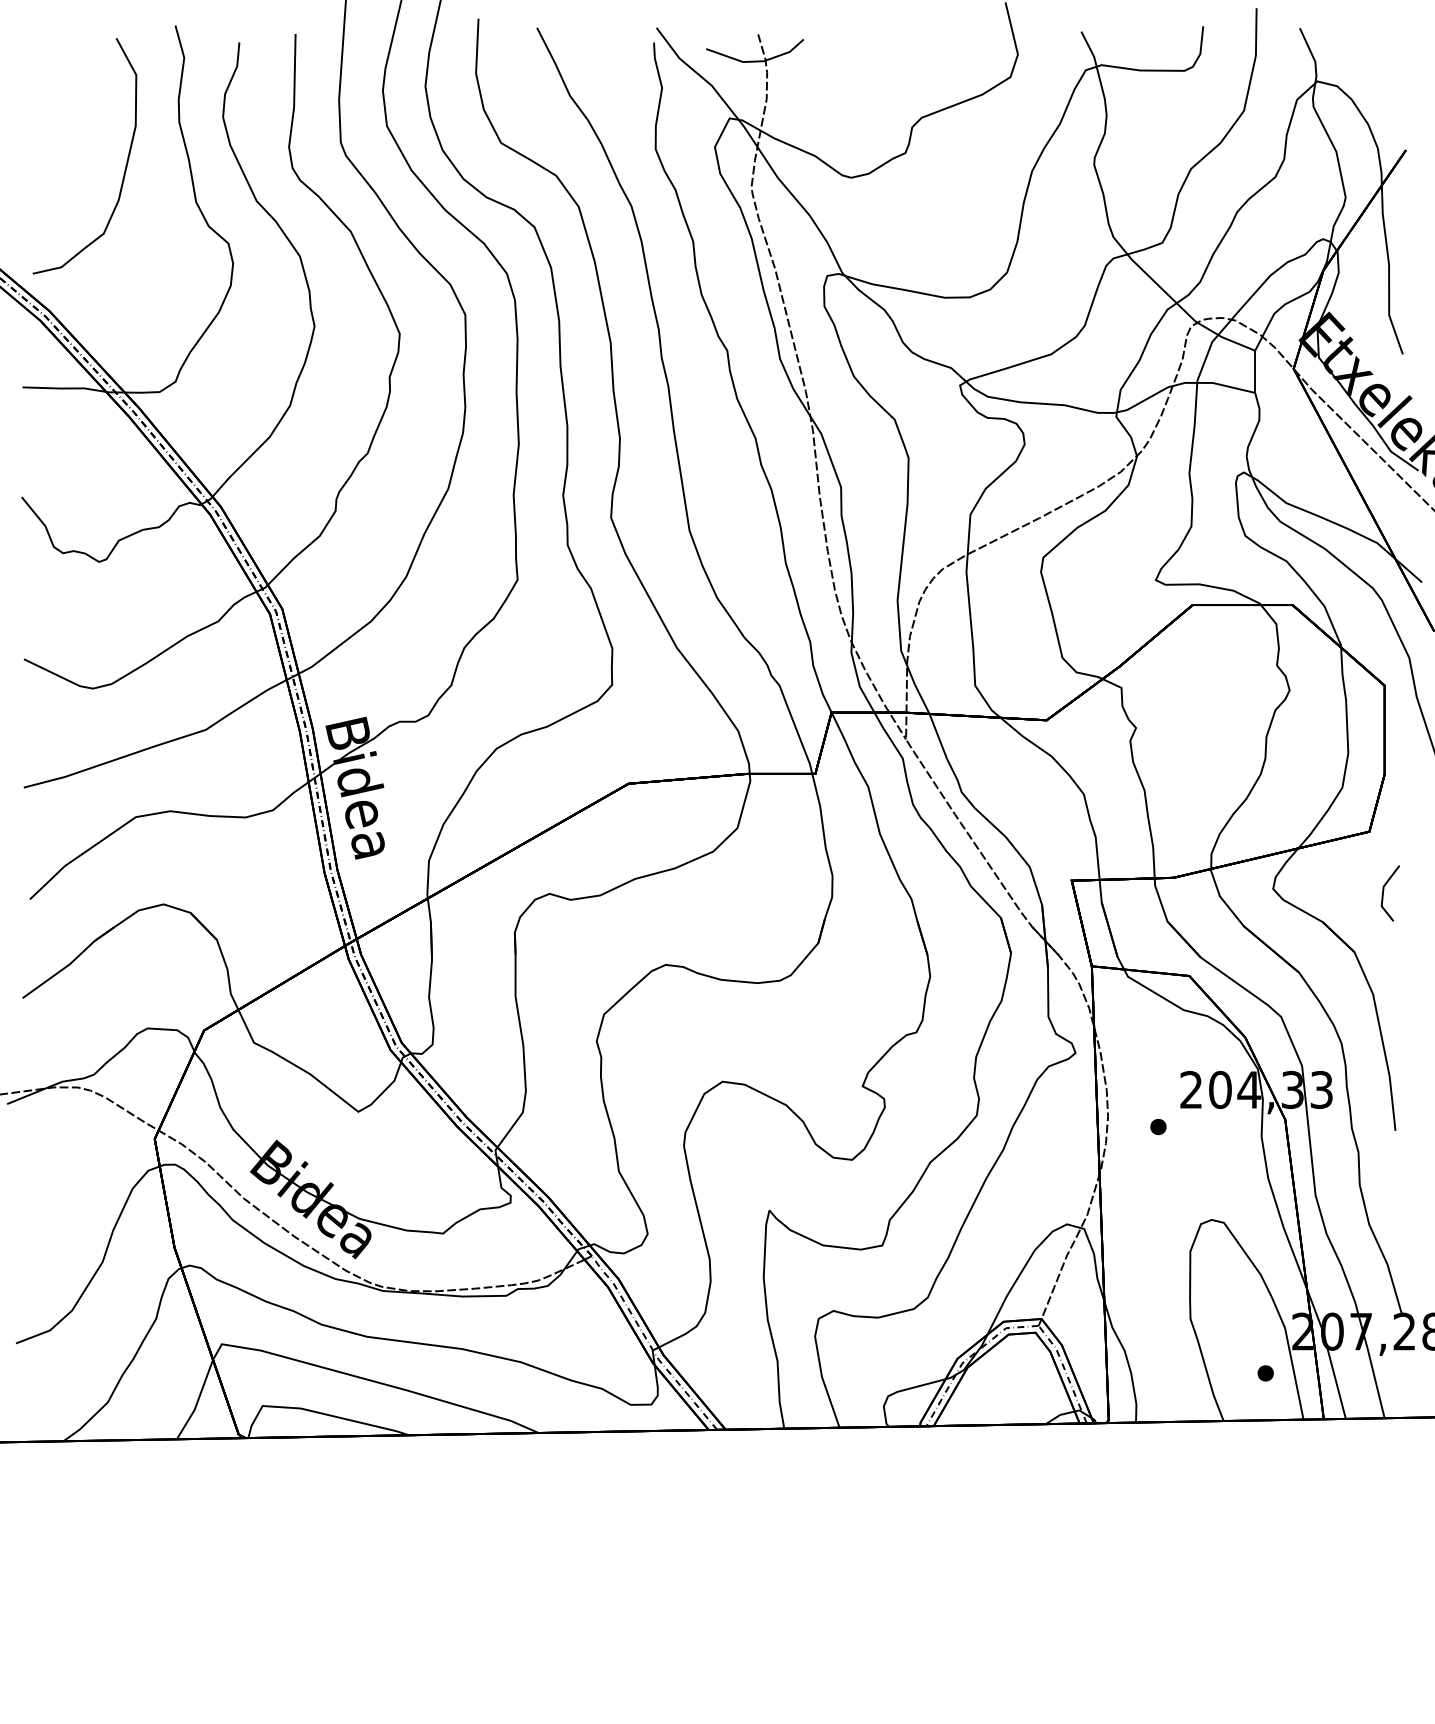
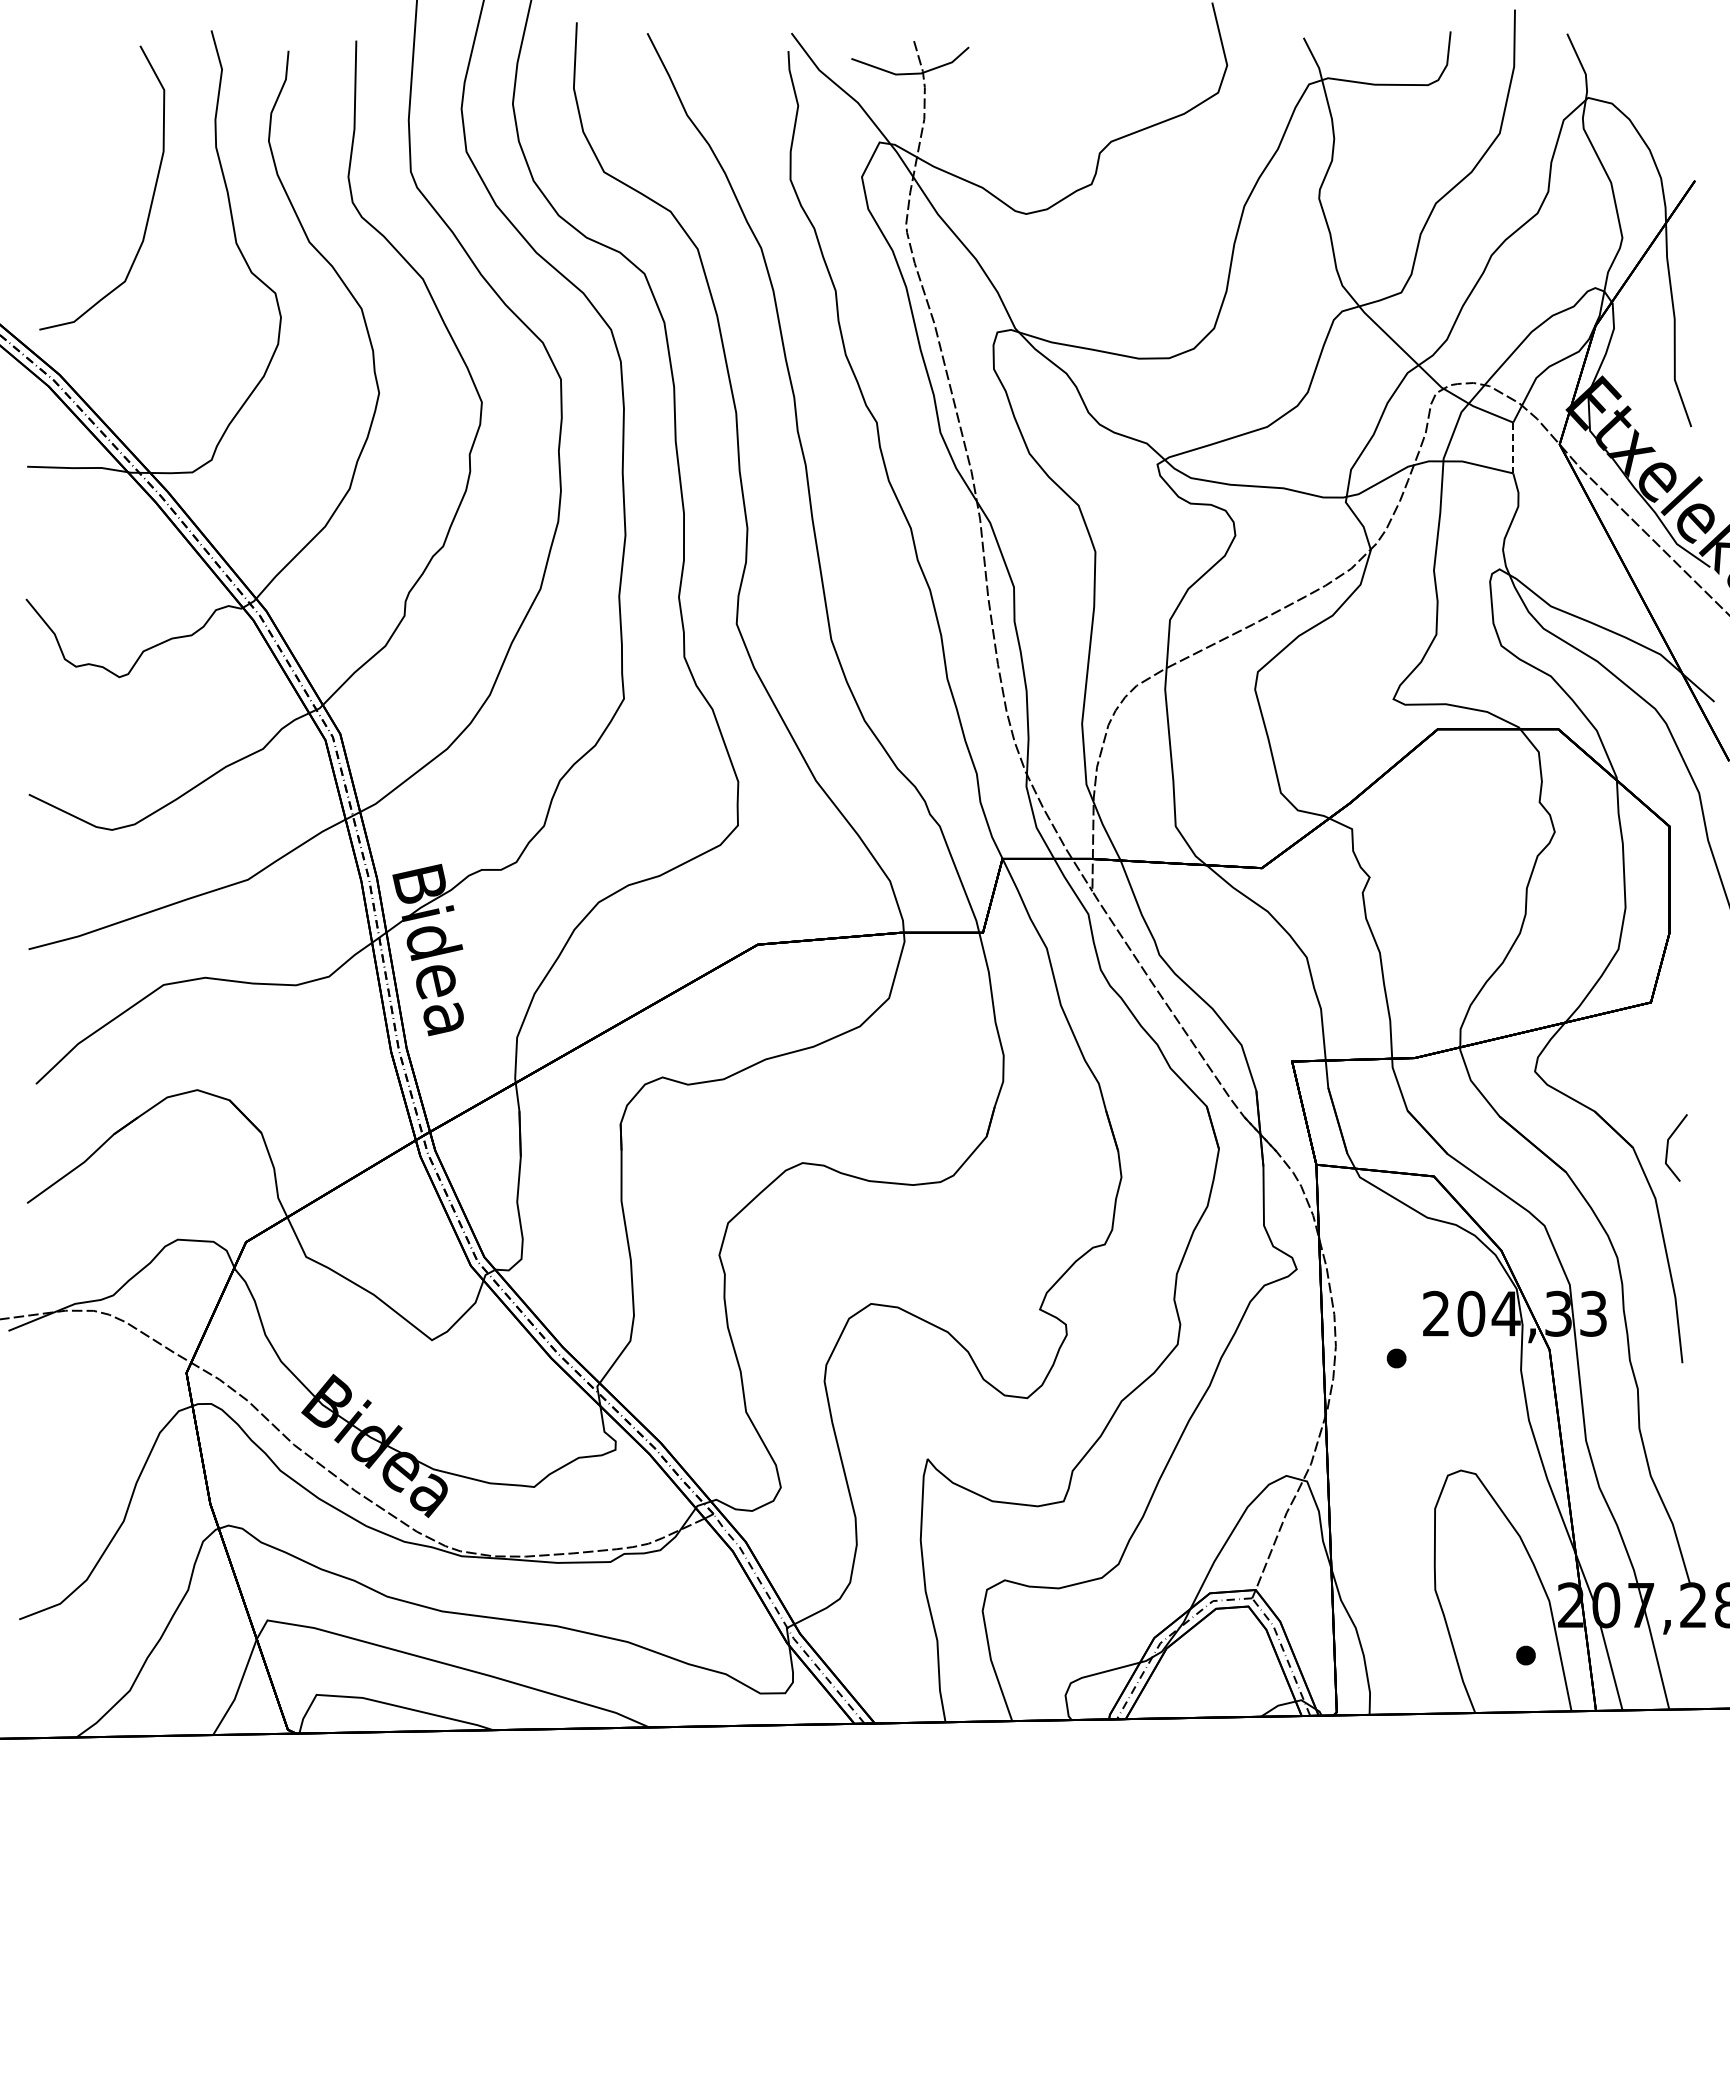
line: (1255, 372) -> (1513, 448), solid -> dashed
line: (1383, 893) -> (1668, 1147), moved

